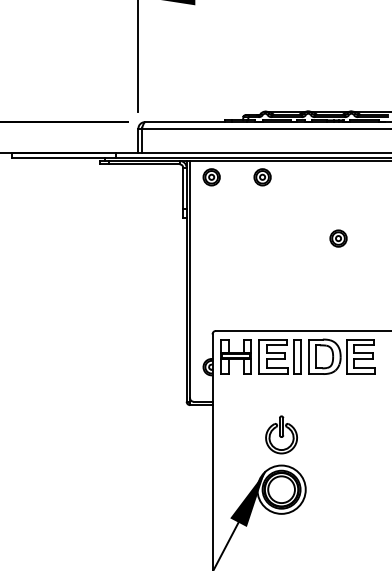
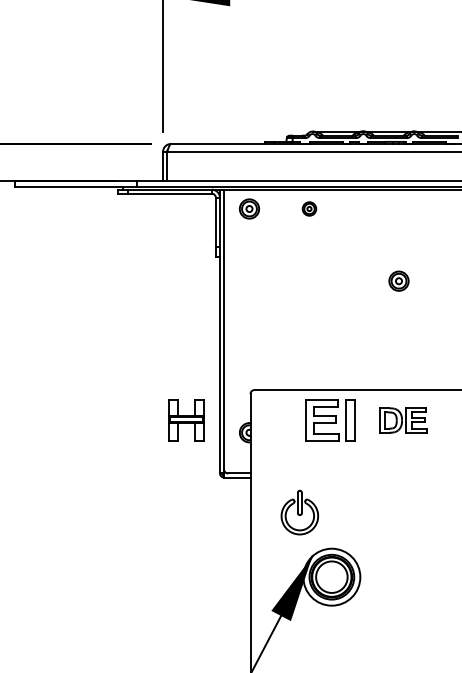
part: (262, 176) -> (309, 208), size x0.7
part: (236, 356) -> (186, 420), moved
part: (341, 356) -> (402, 420), size x0.6
part: (281, 434) -> (299, 512), moved

